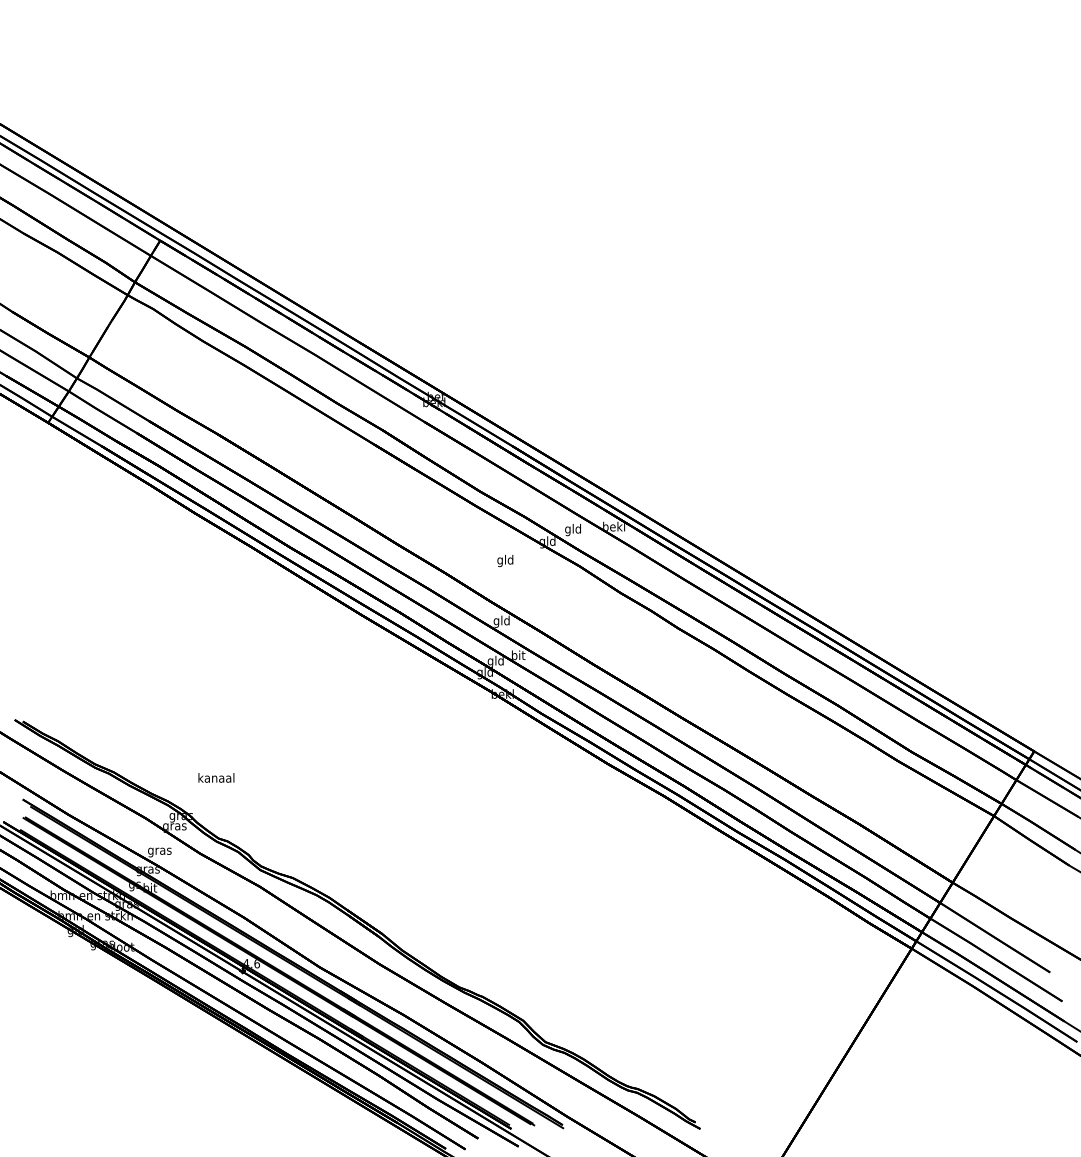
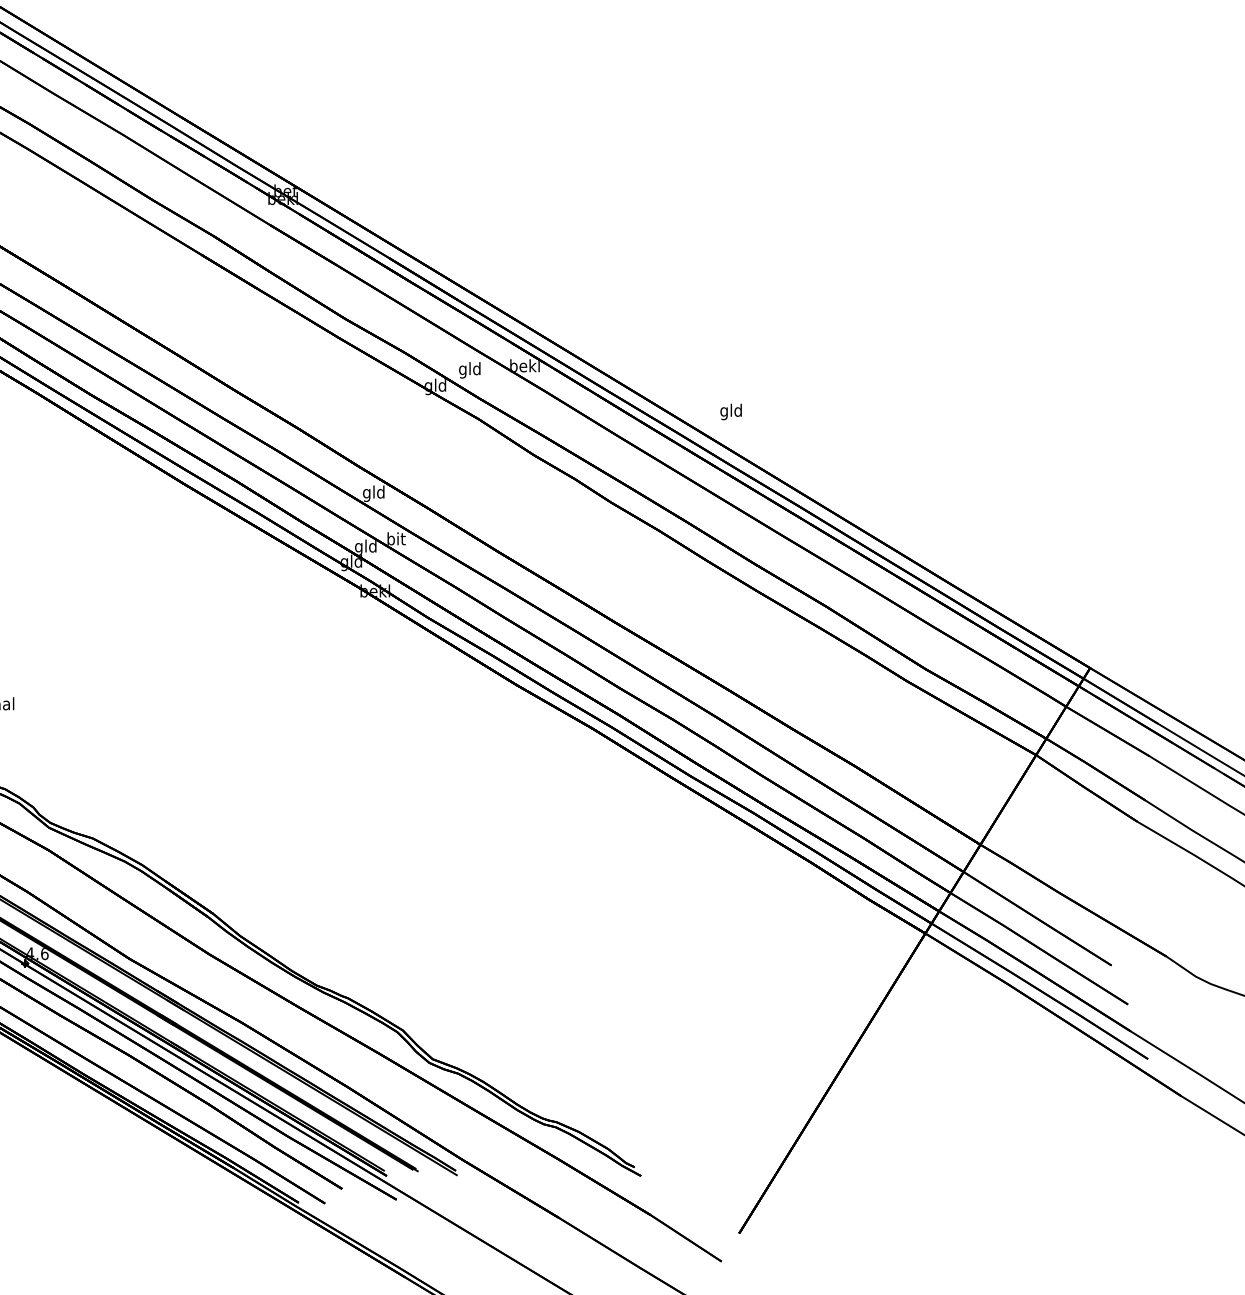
text: (505, 560) -> (731, 411), moved

